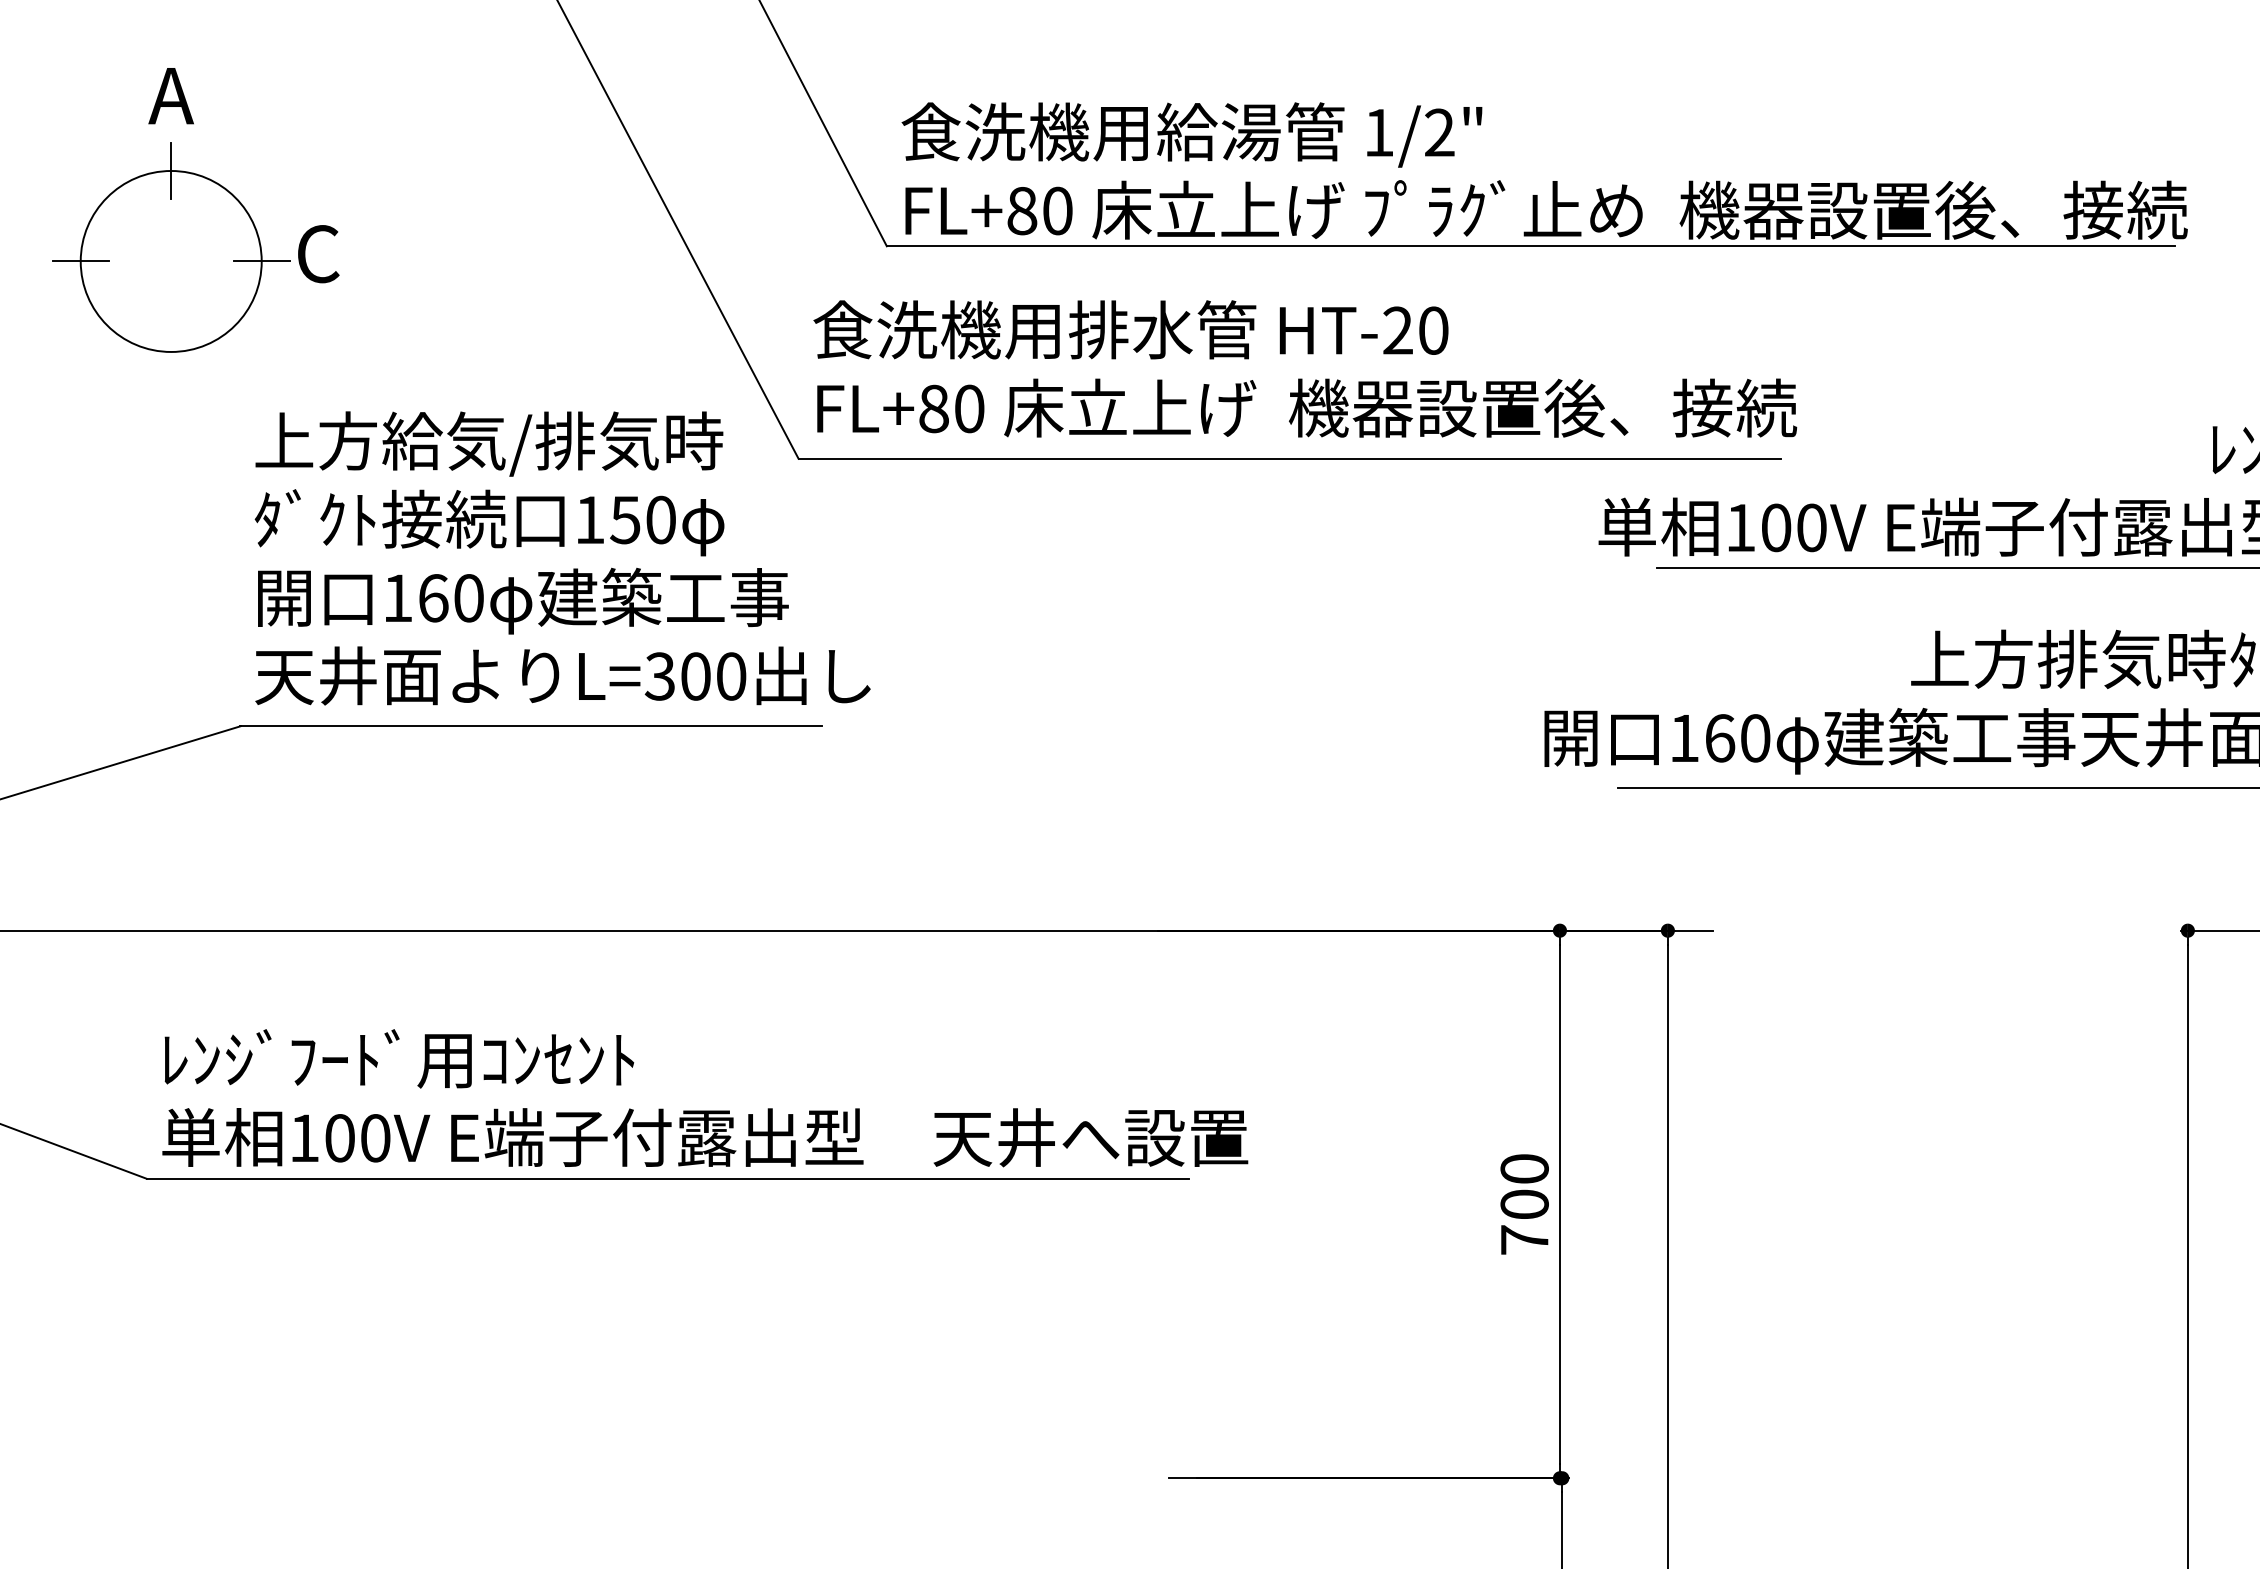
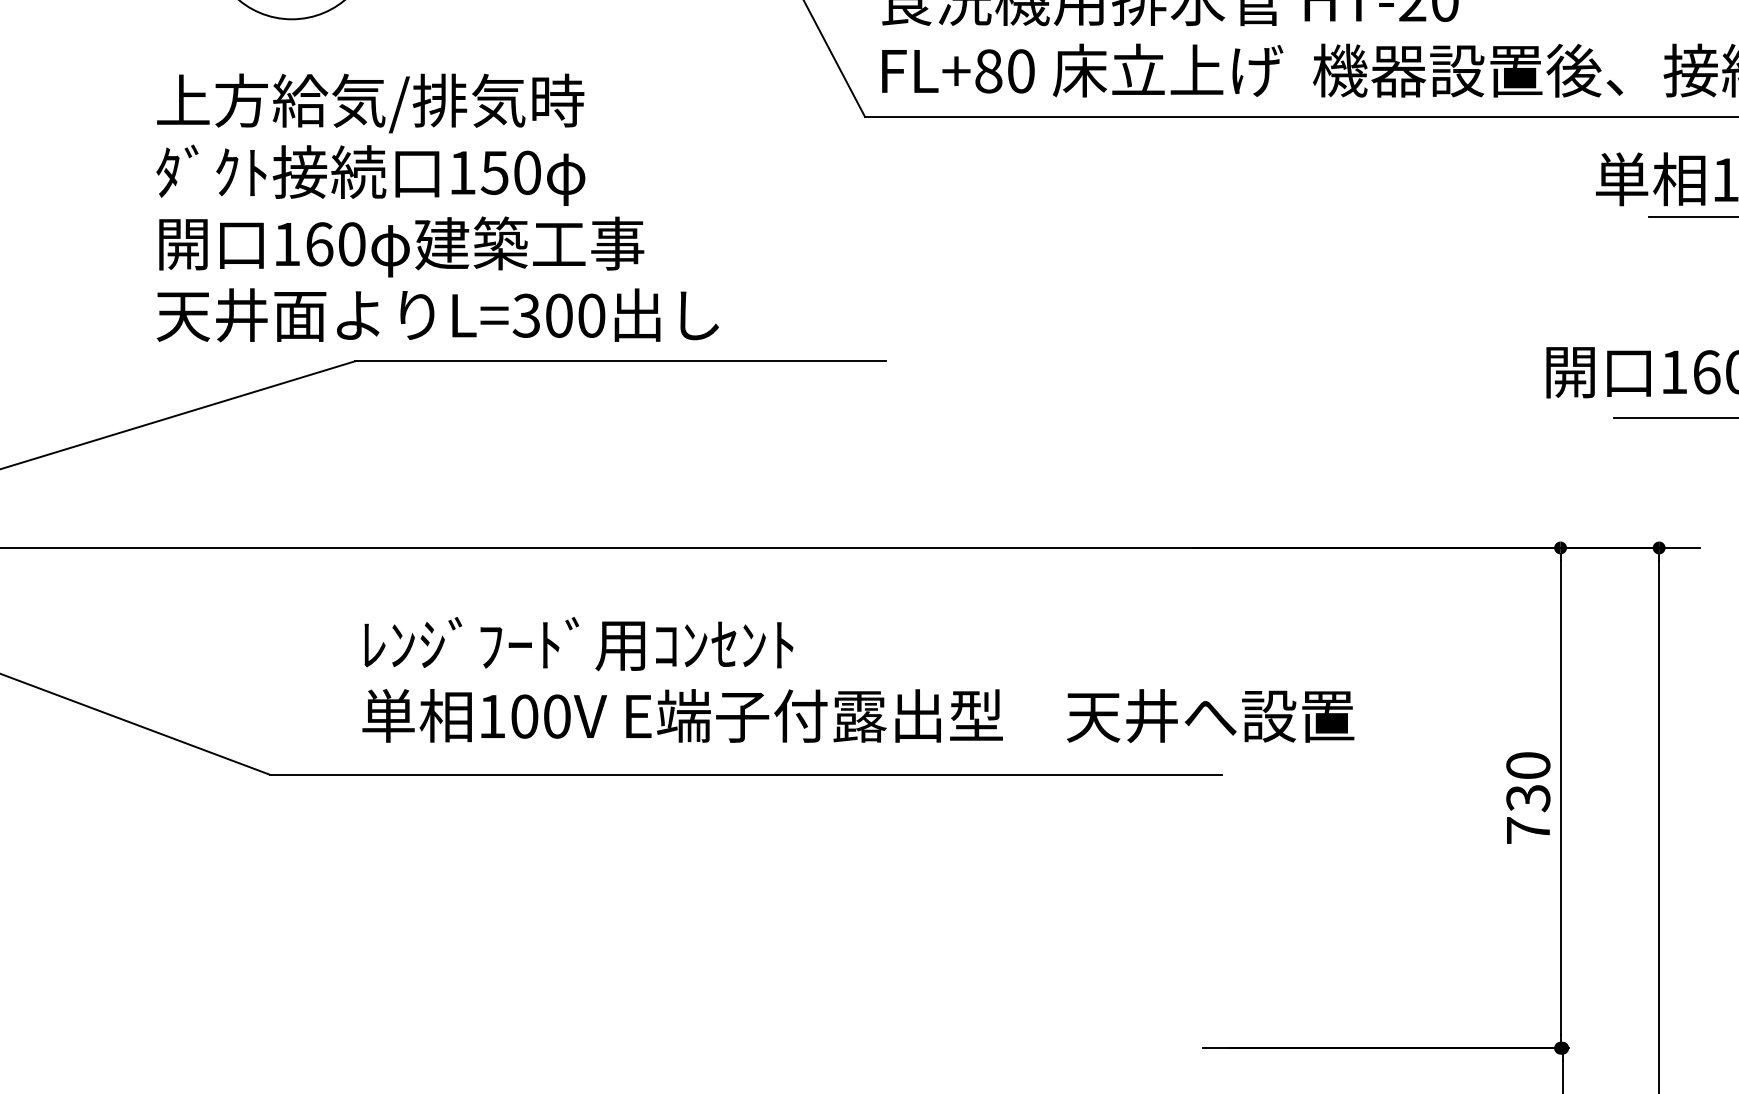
text: (562, 558) -> (437, 207), moved
text: (705, 1098) -> (858, 680), moved
text: (1524, 1204) -> (1528, 798), 700 -> 730

